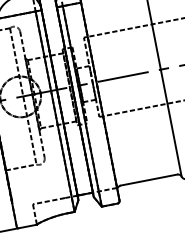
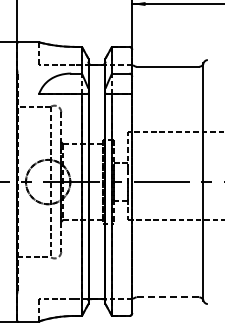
line: (149, 180) -> (168, 297), solid -> dashed

